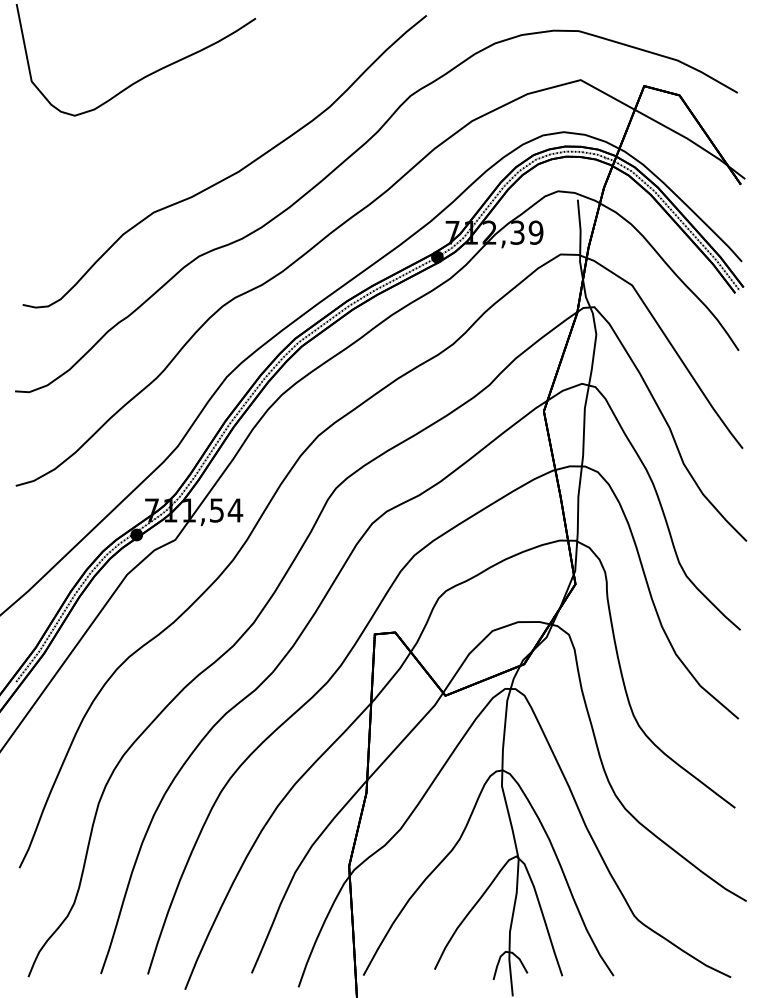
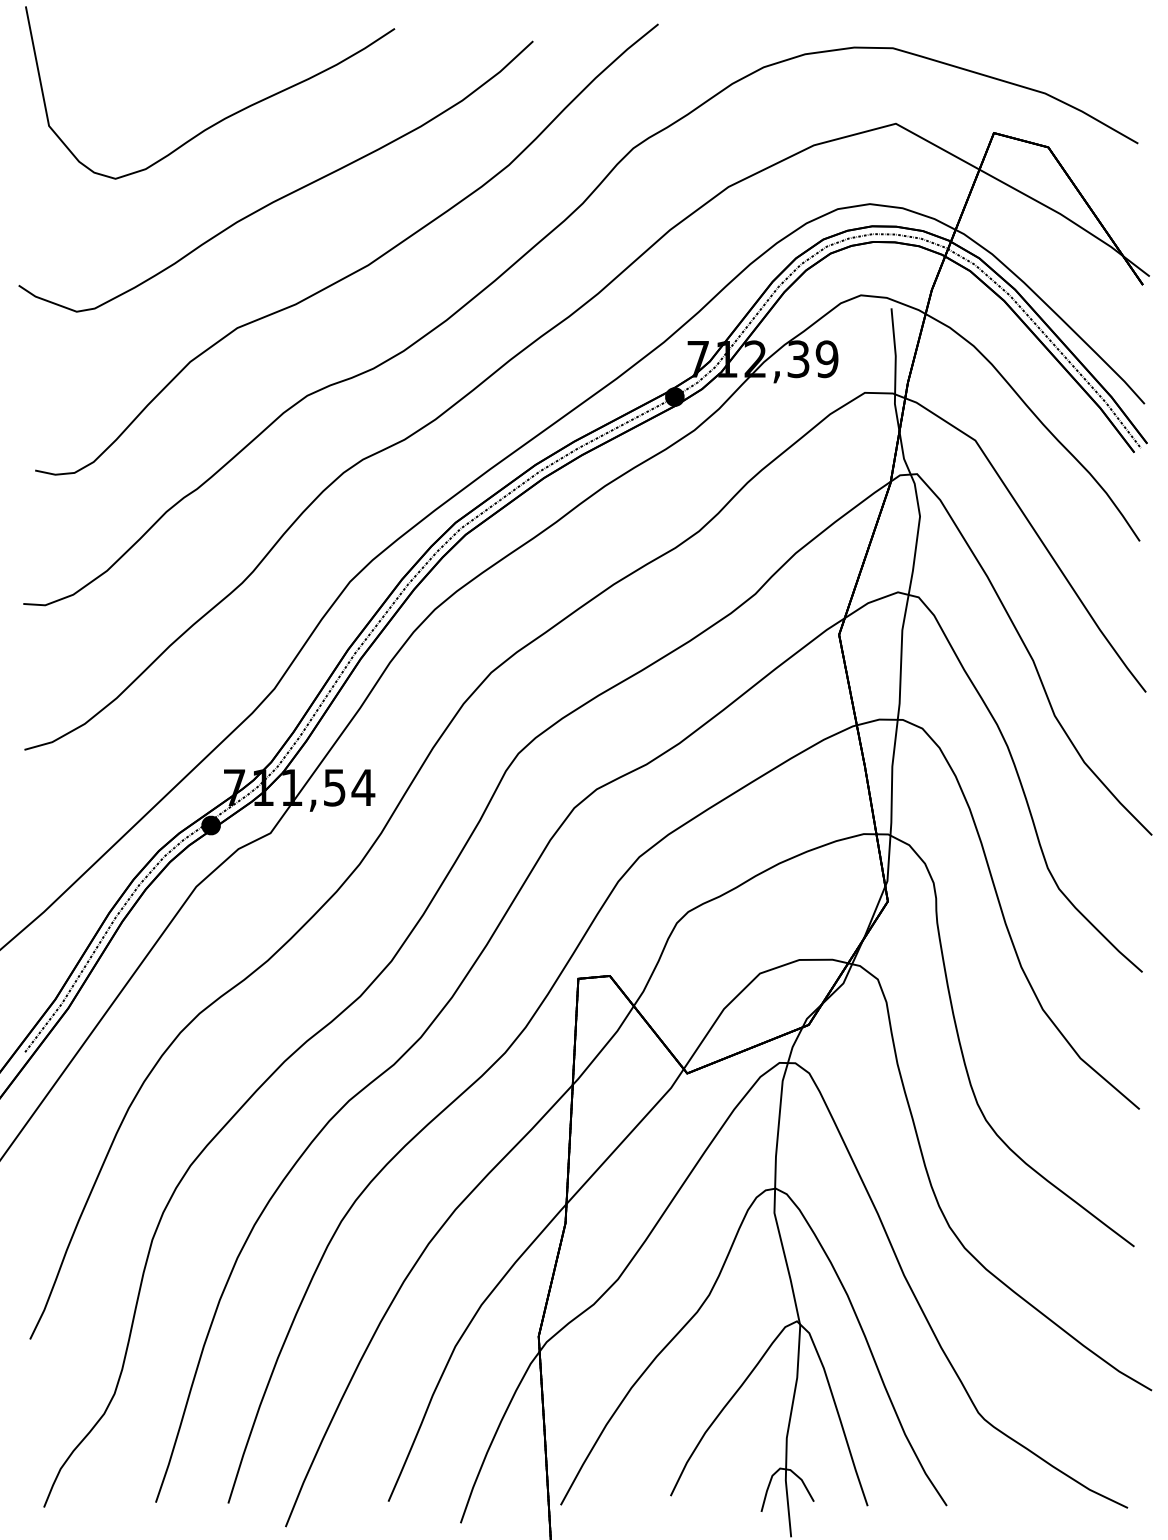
part: (183, 126) -> (283, 195), added

